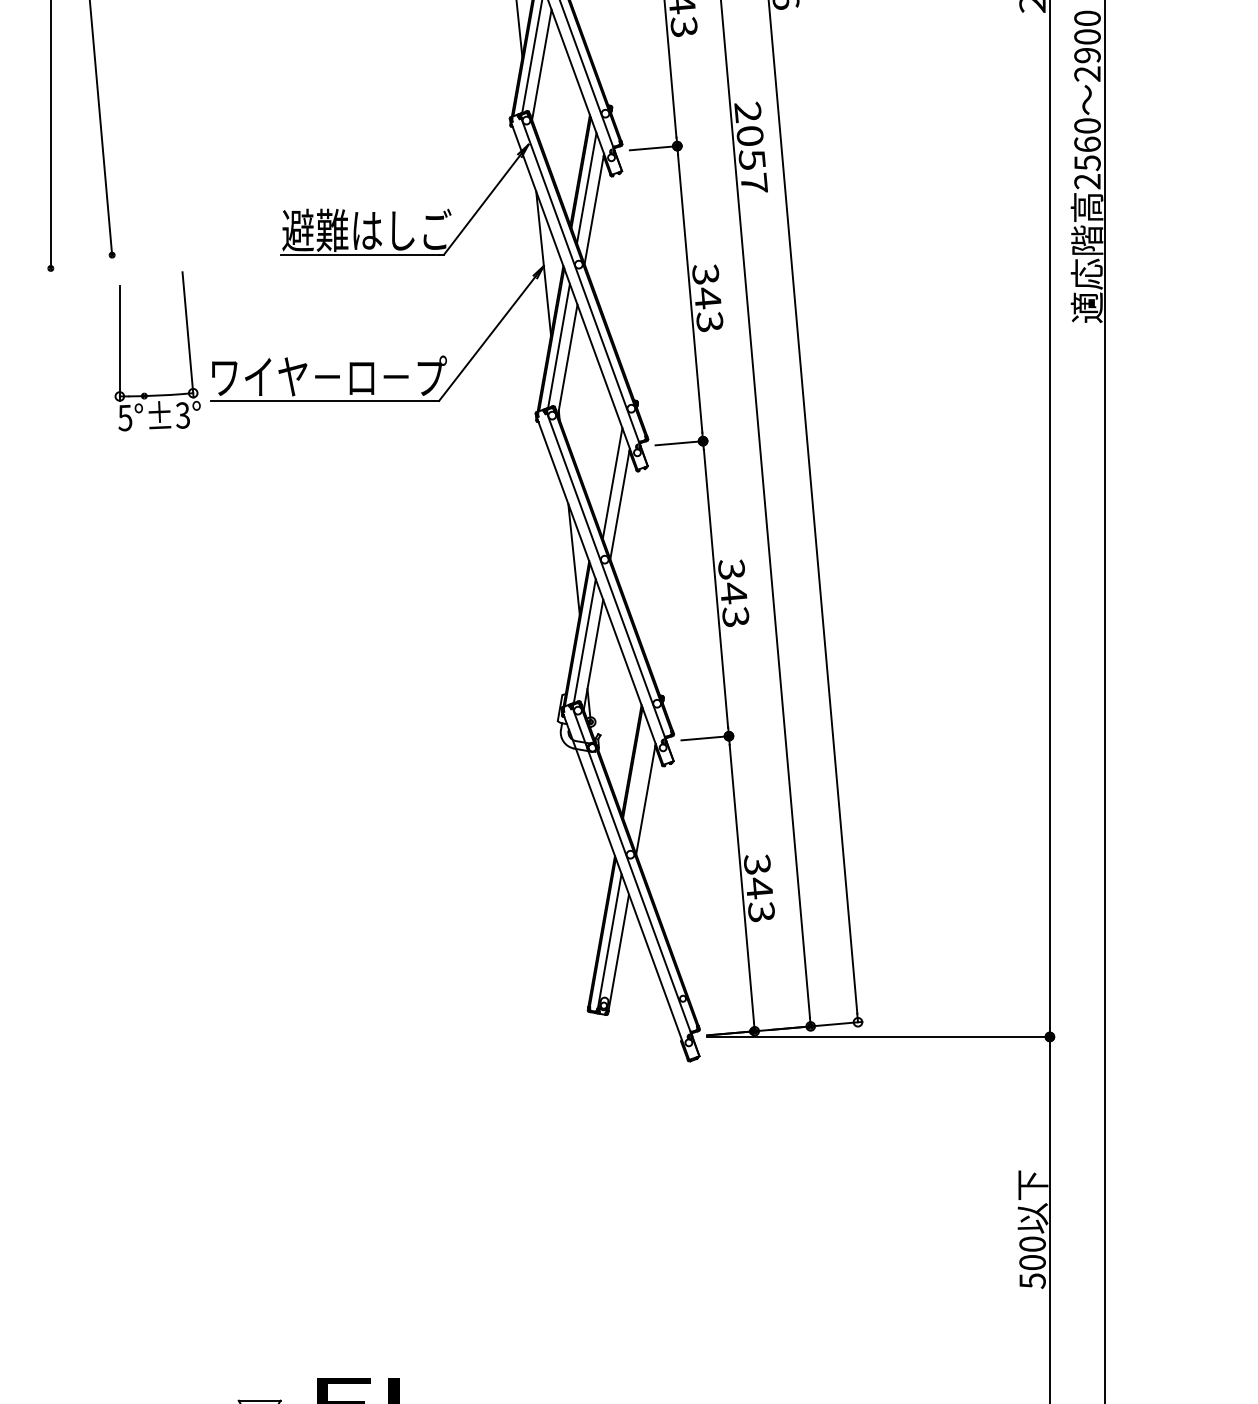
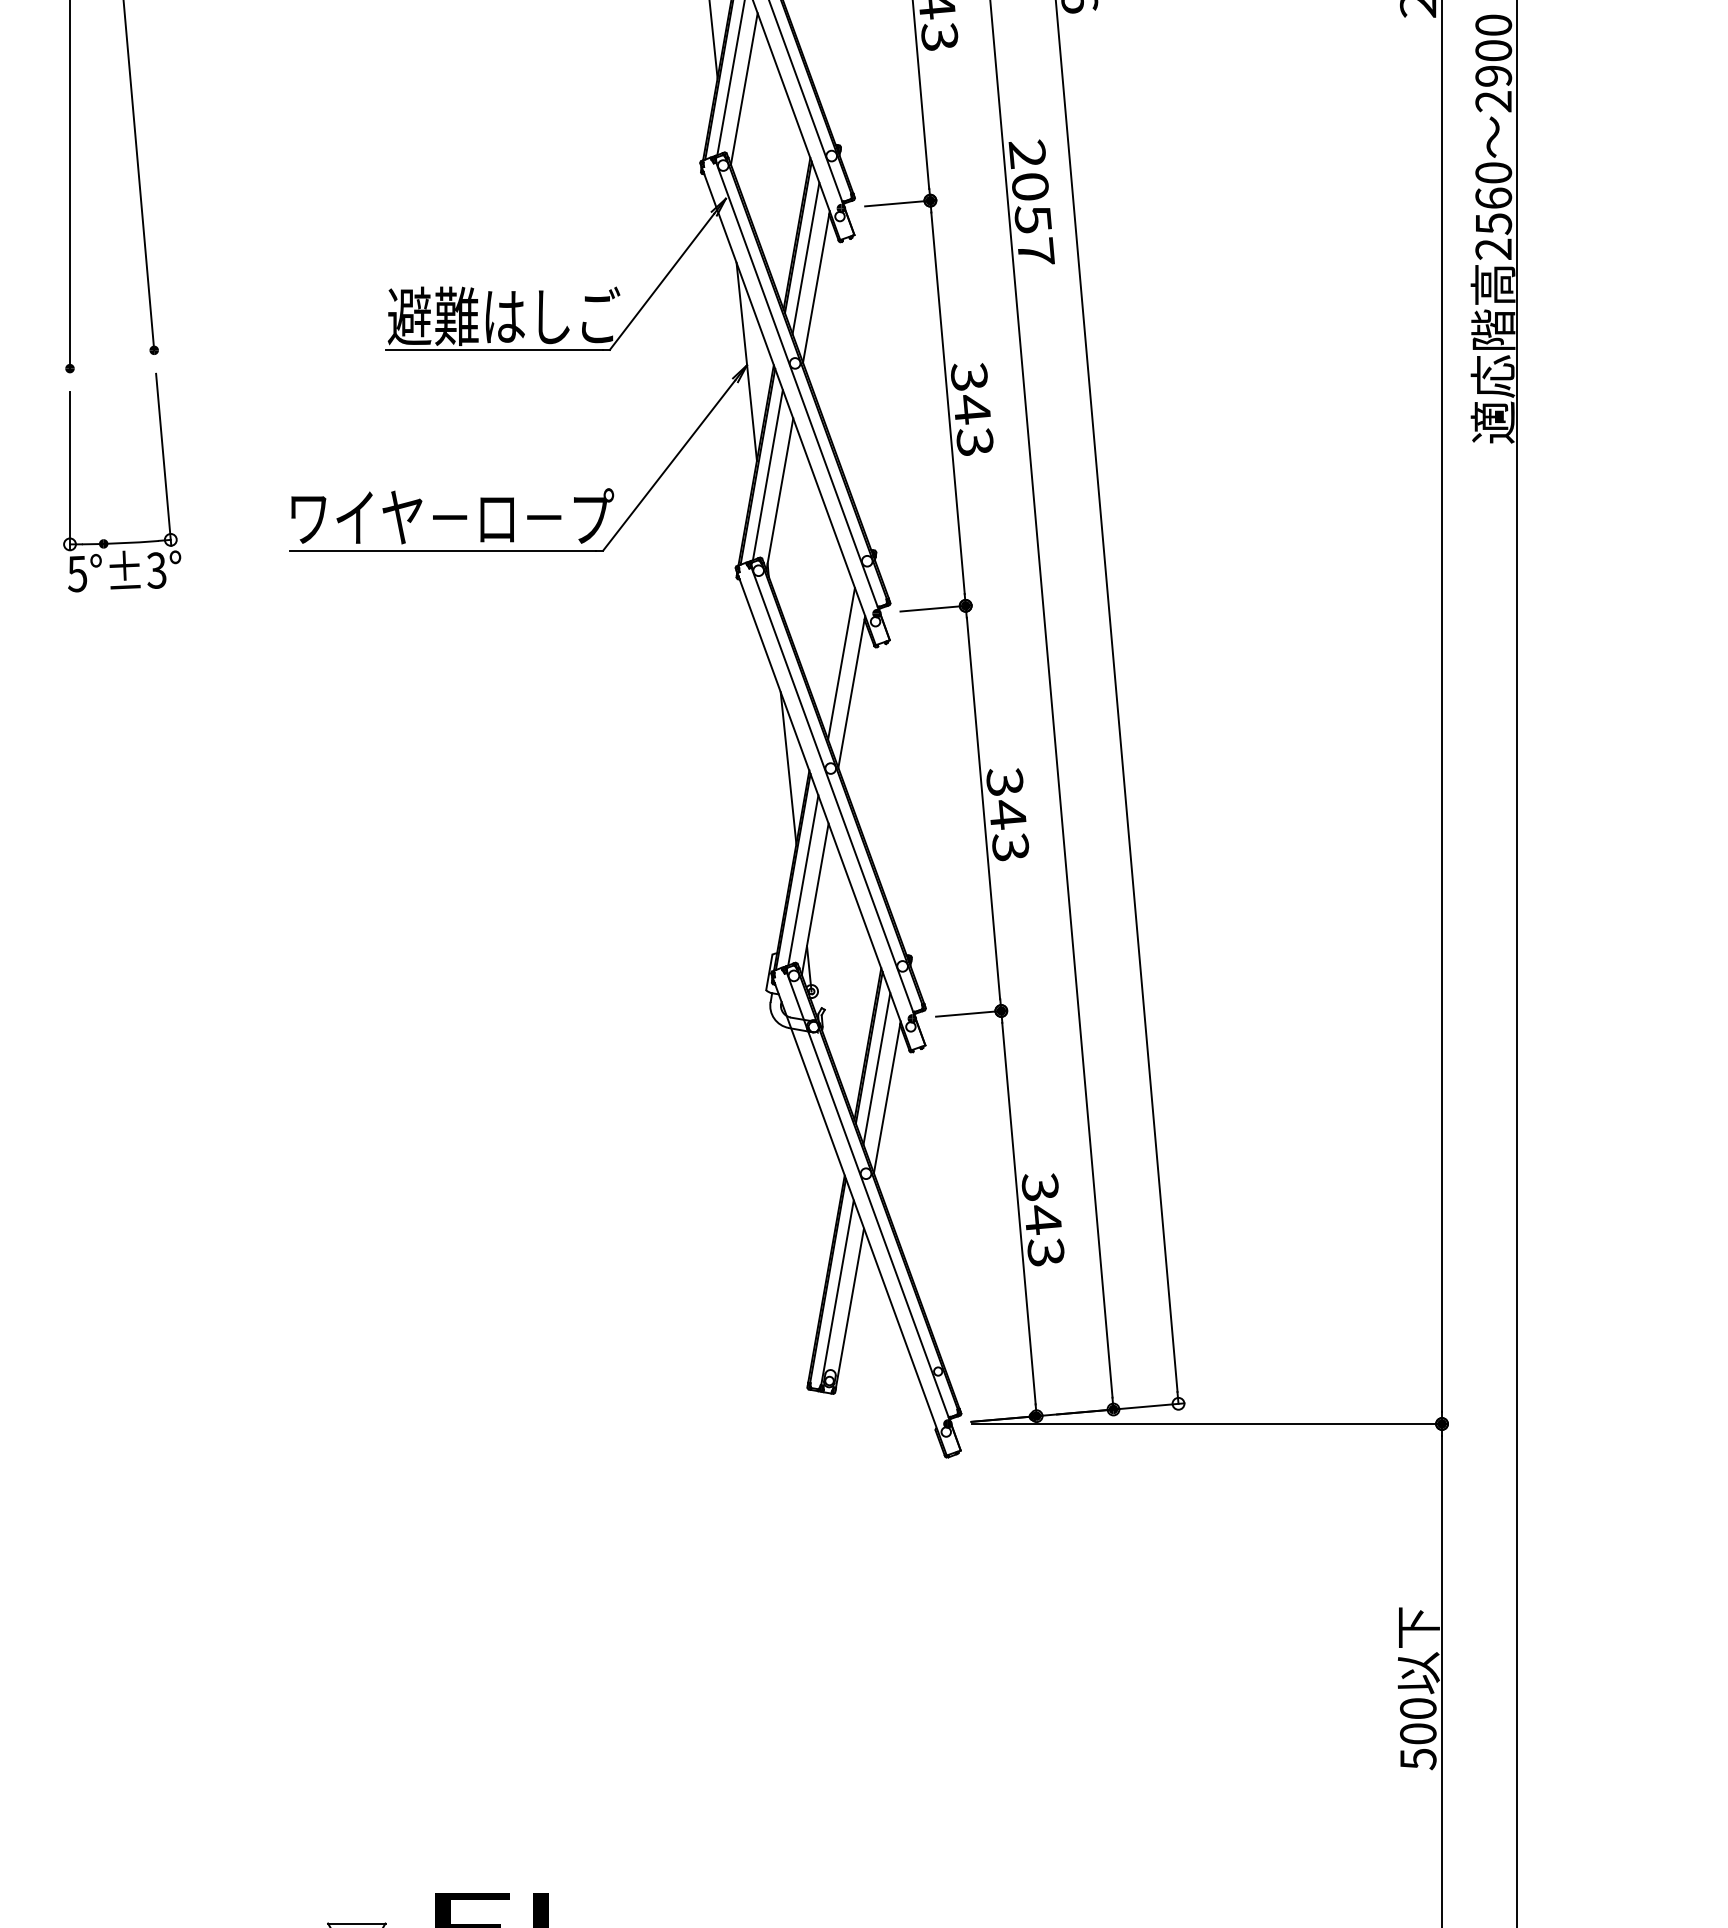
part: (188, 351) -> (164, 482), moved
line: (638, 778) -> (877, 1069), added

